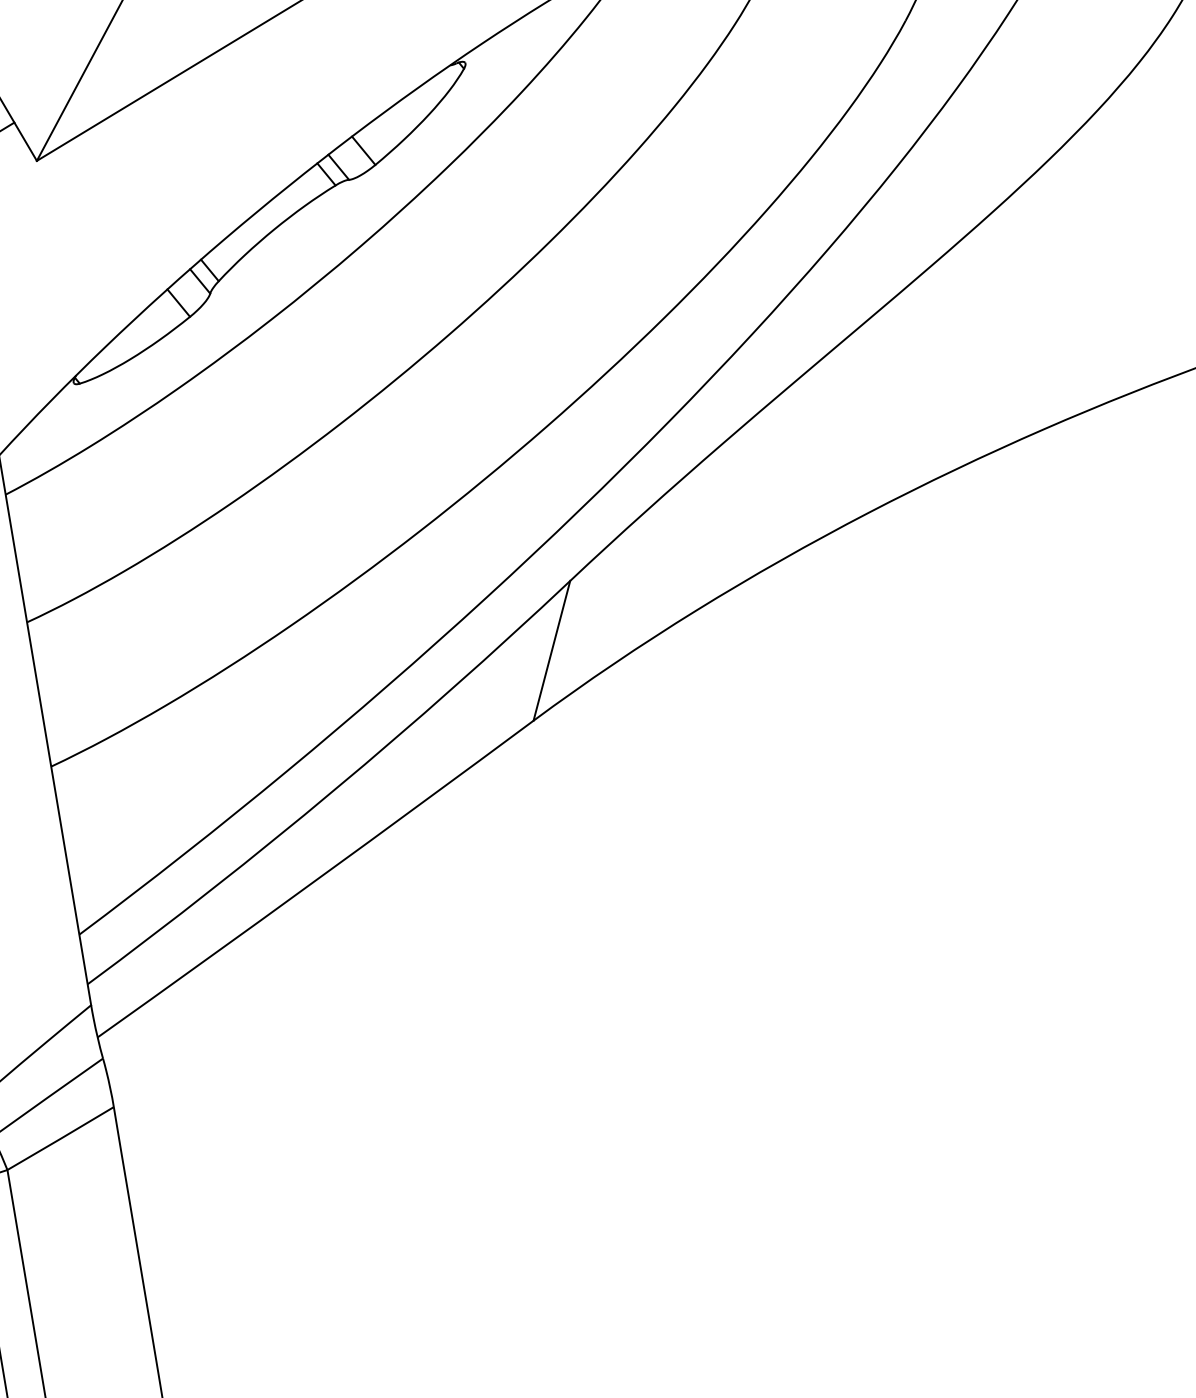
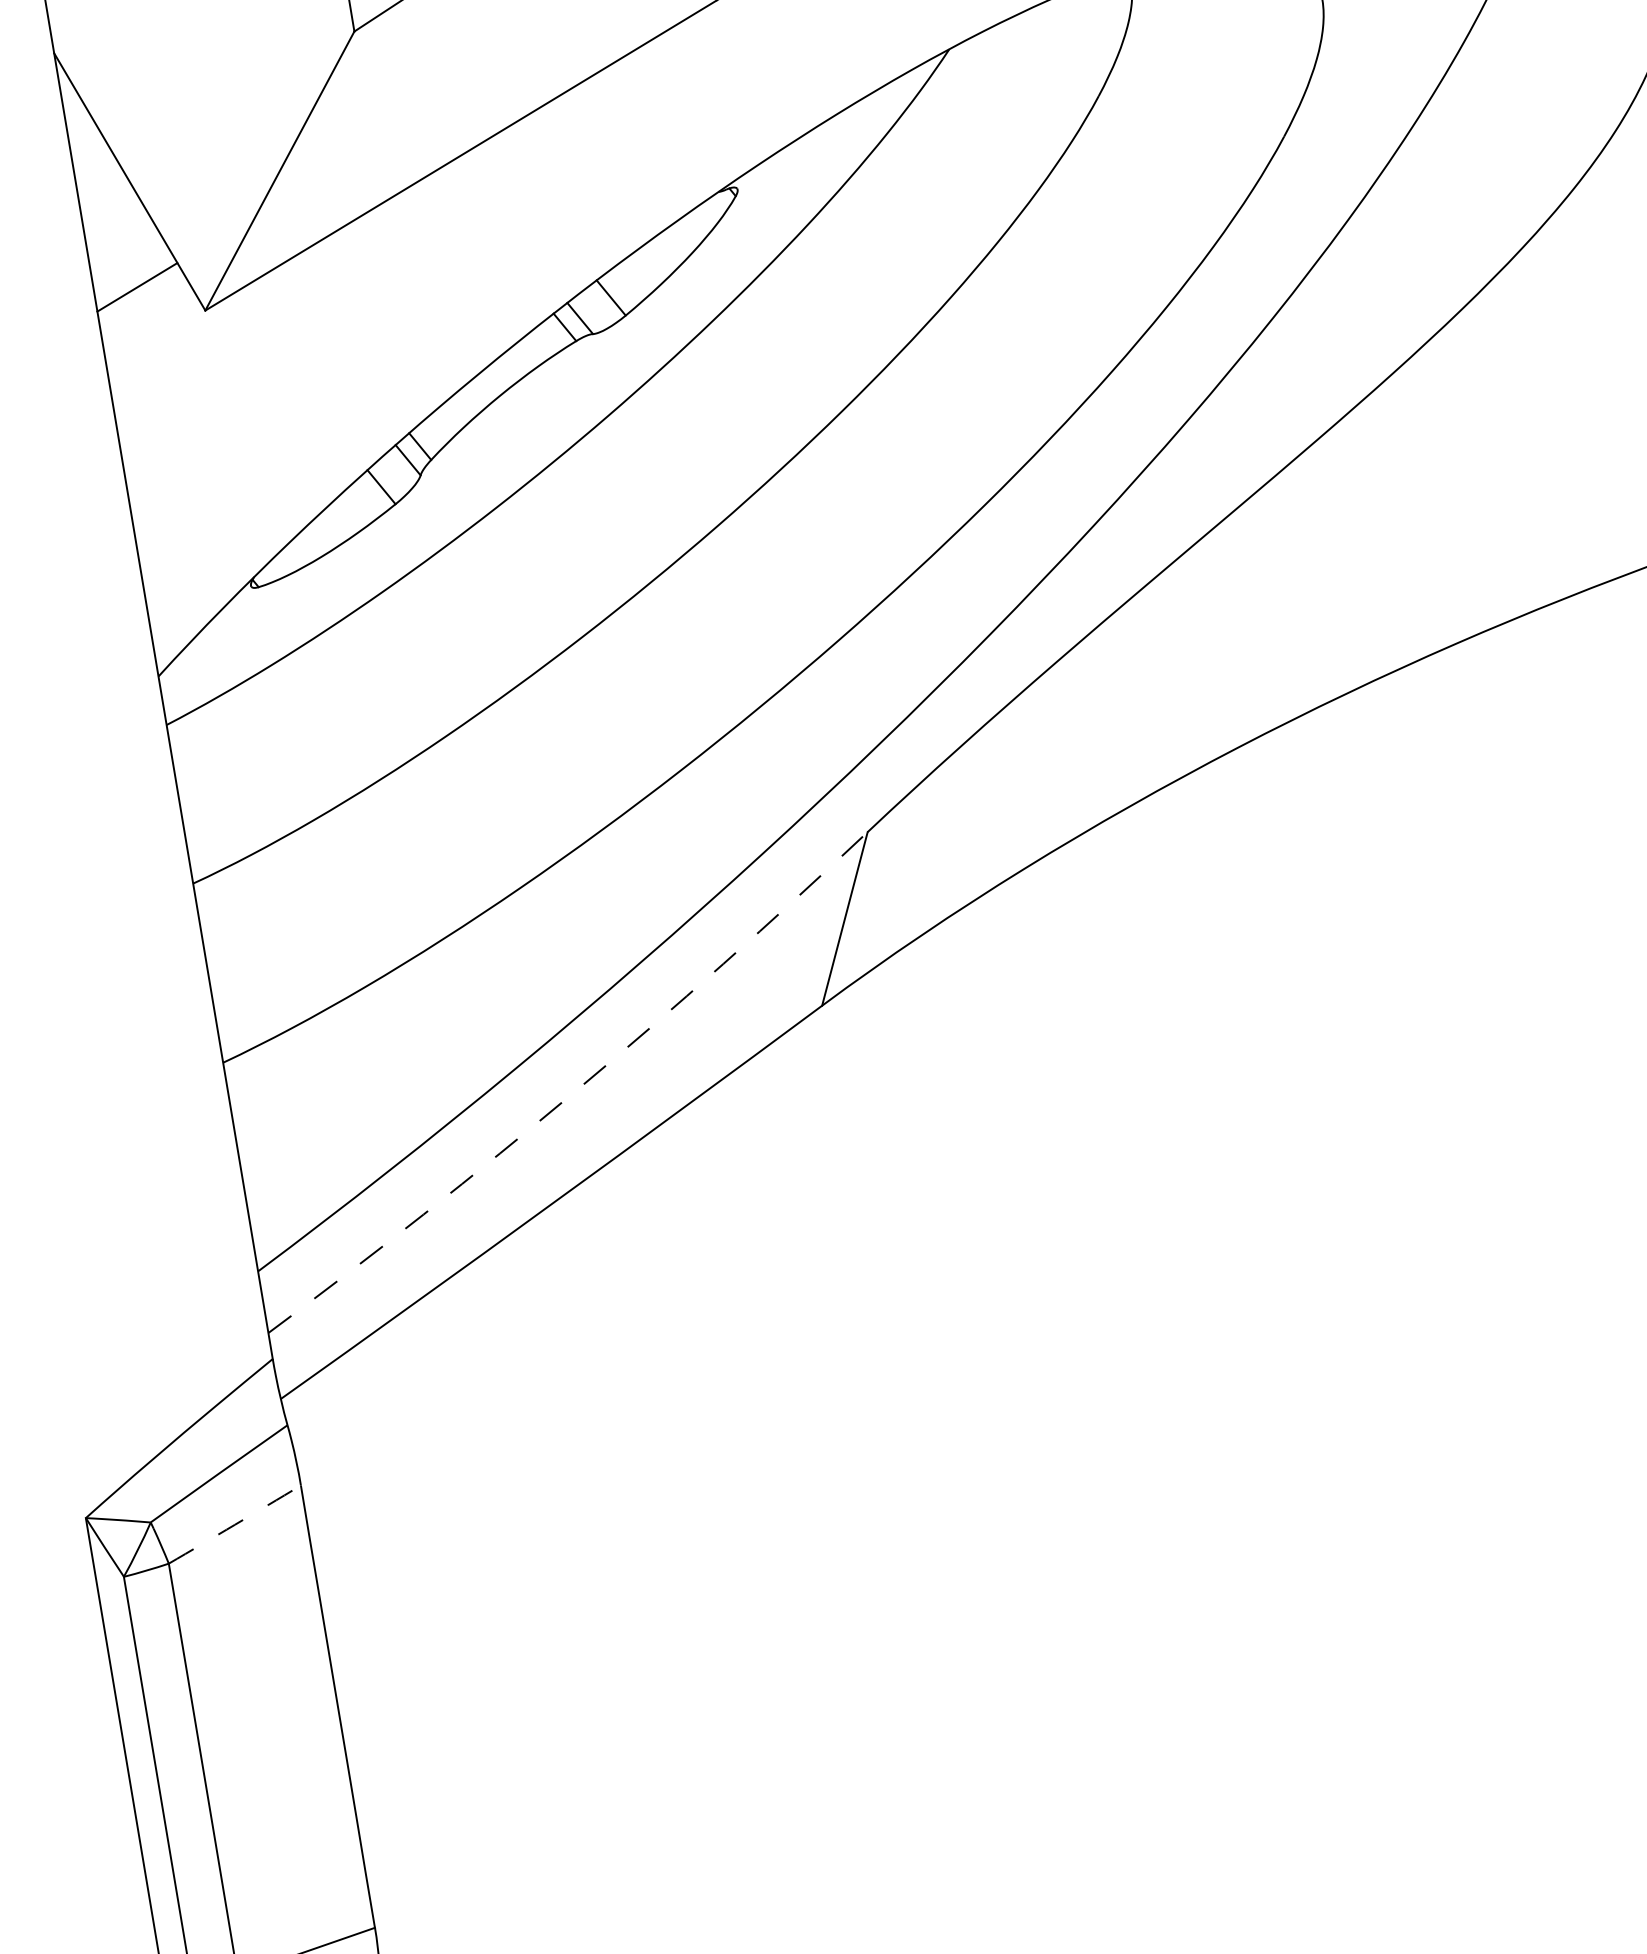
arc: (334, 789) -> (575, 1091), solid -> dashed
arc: (60, 1138) -> (234, 1524), solid -> dashed

